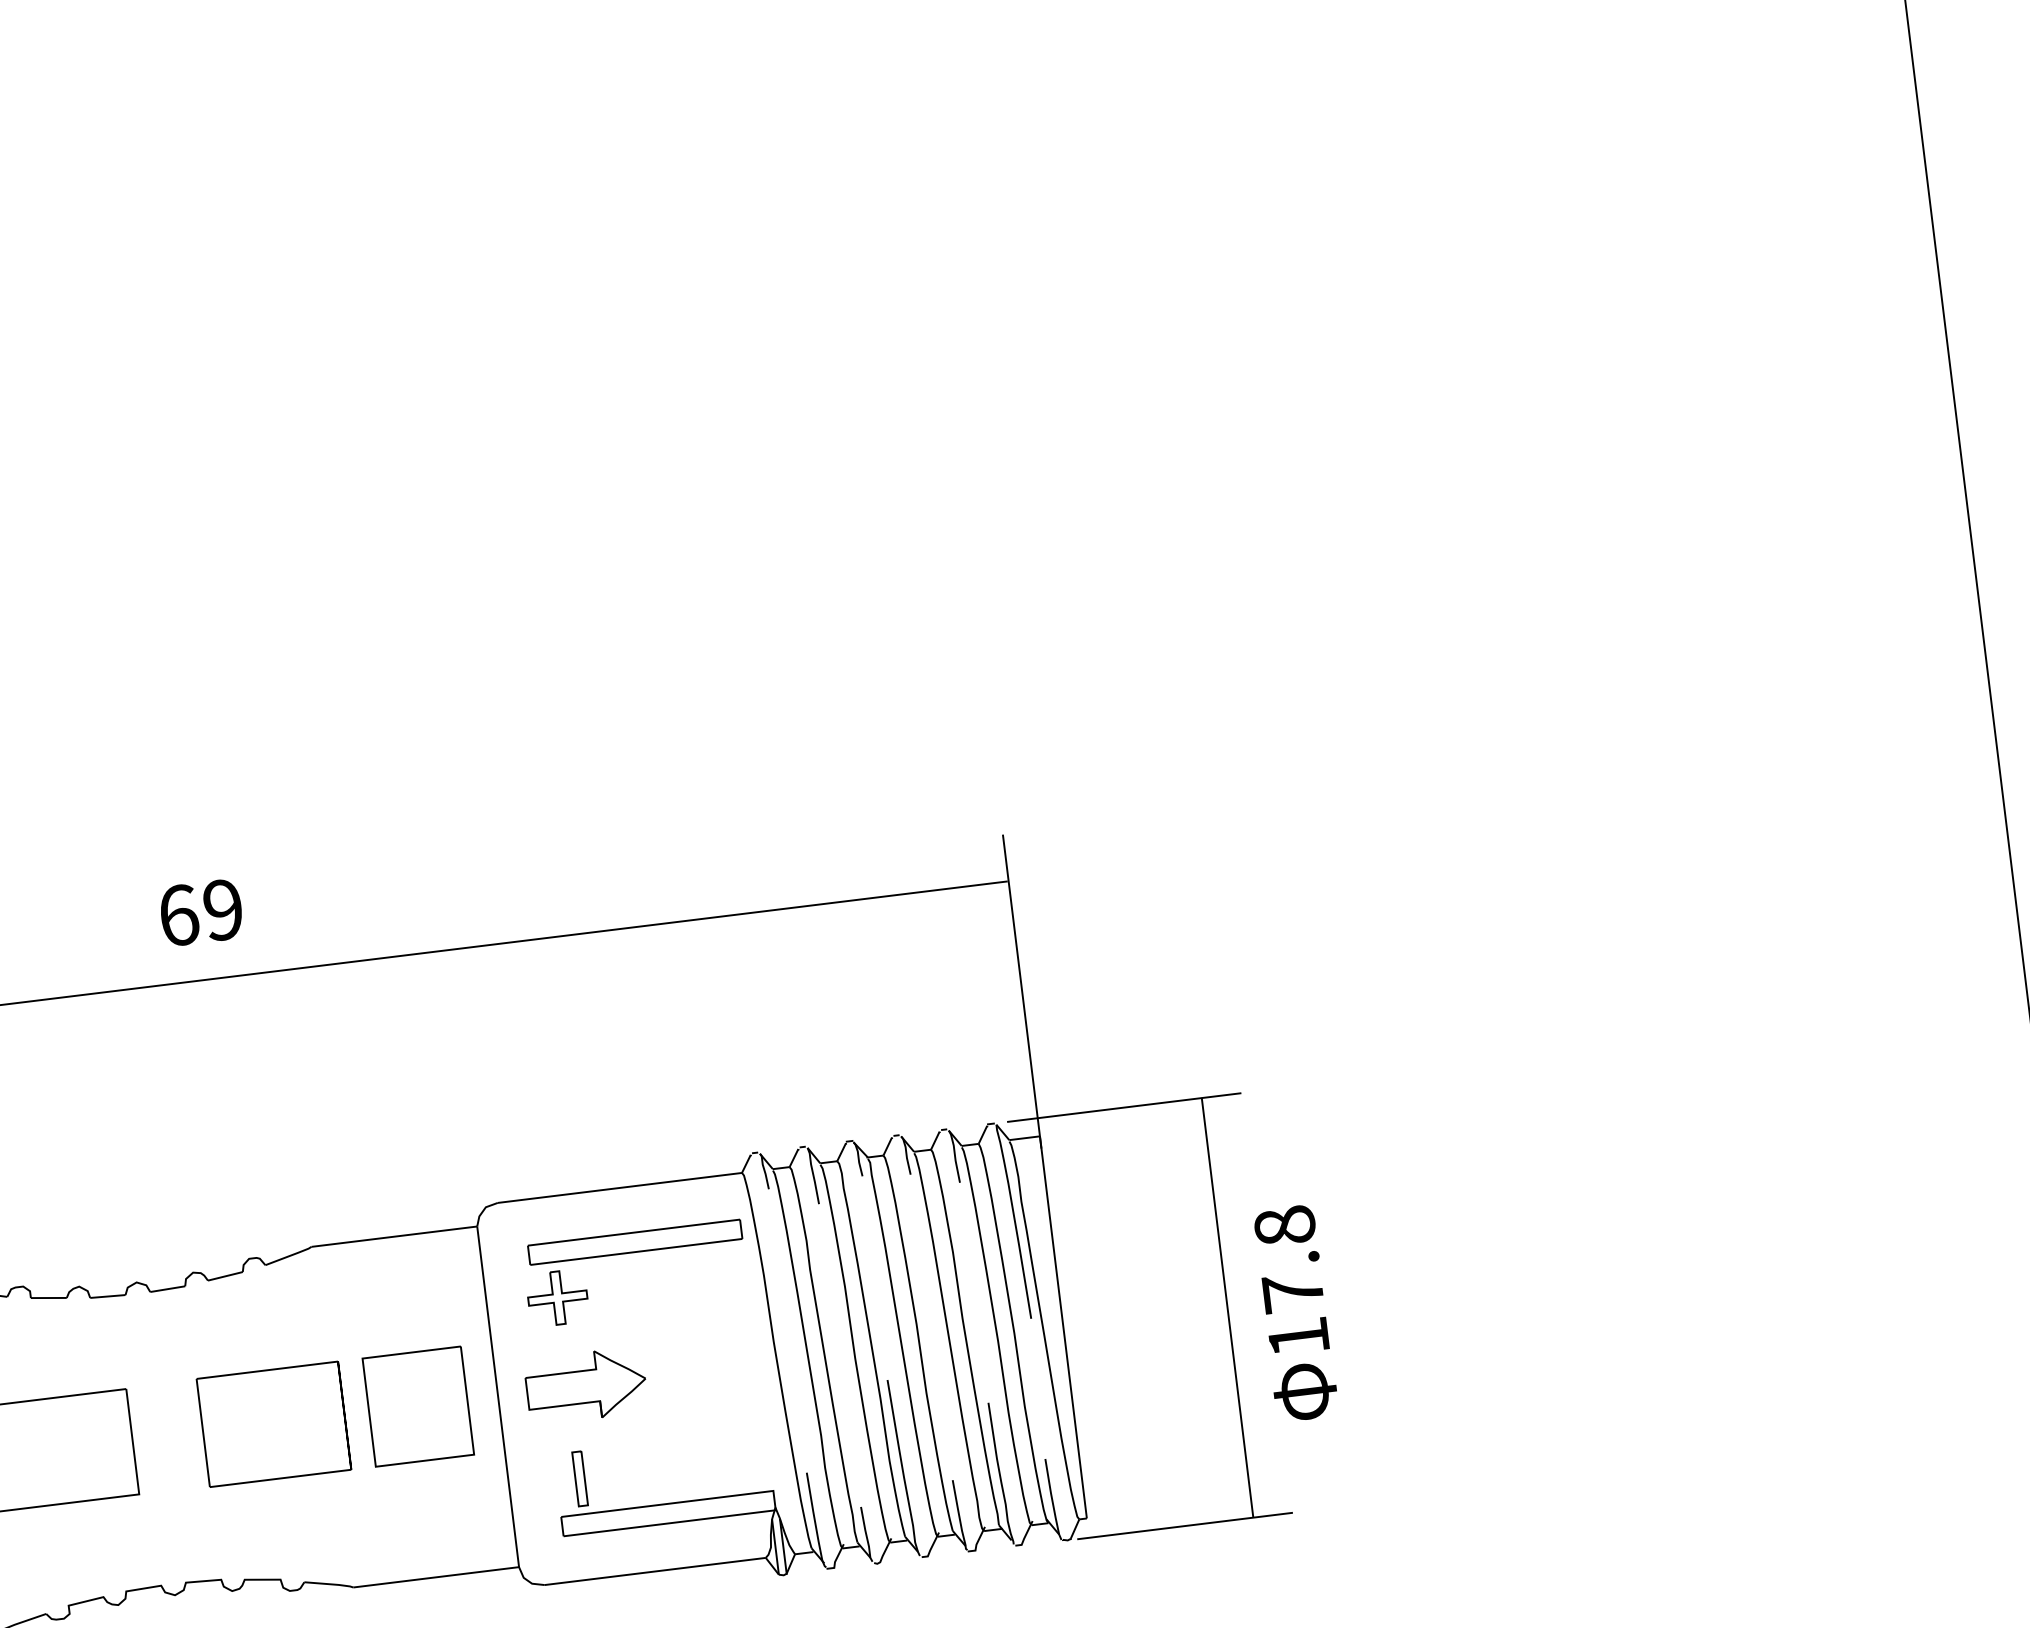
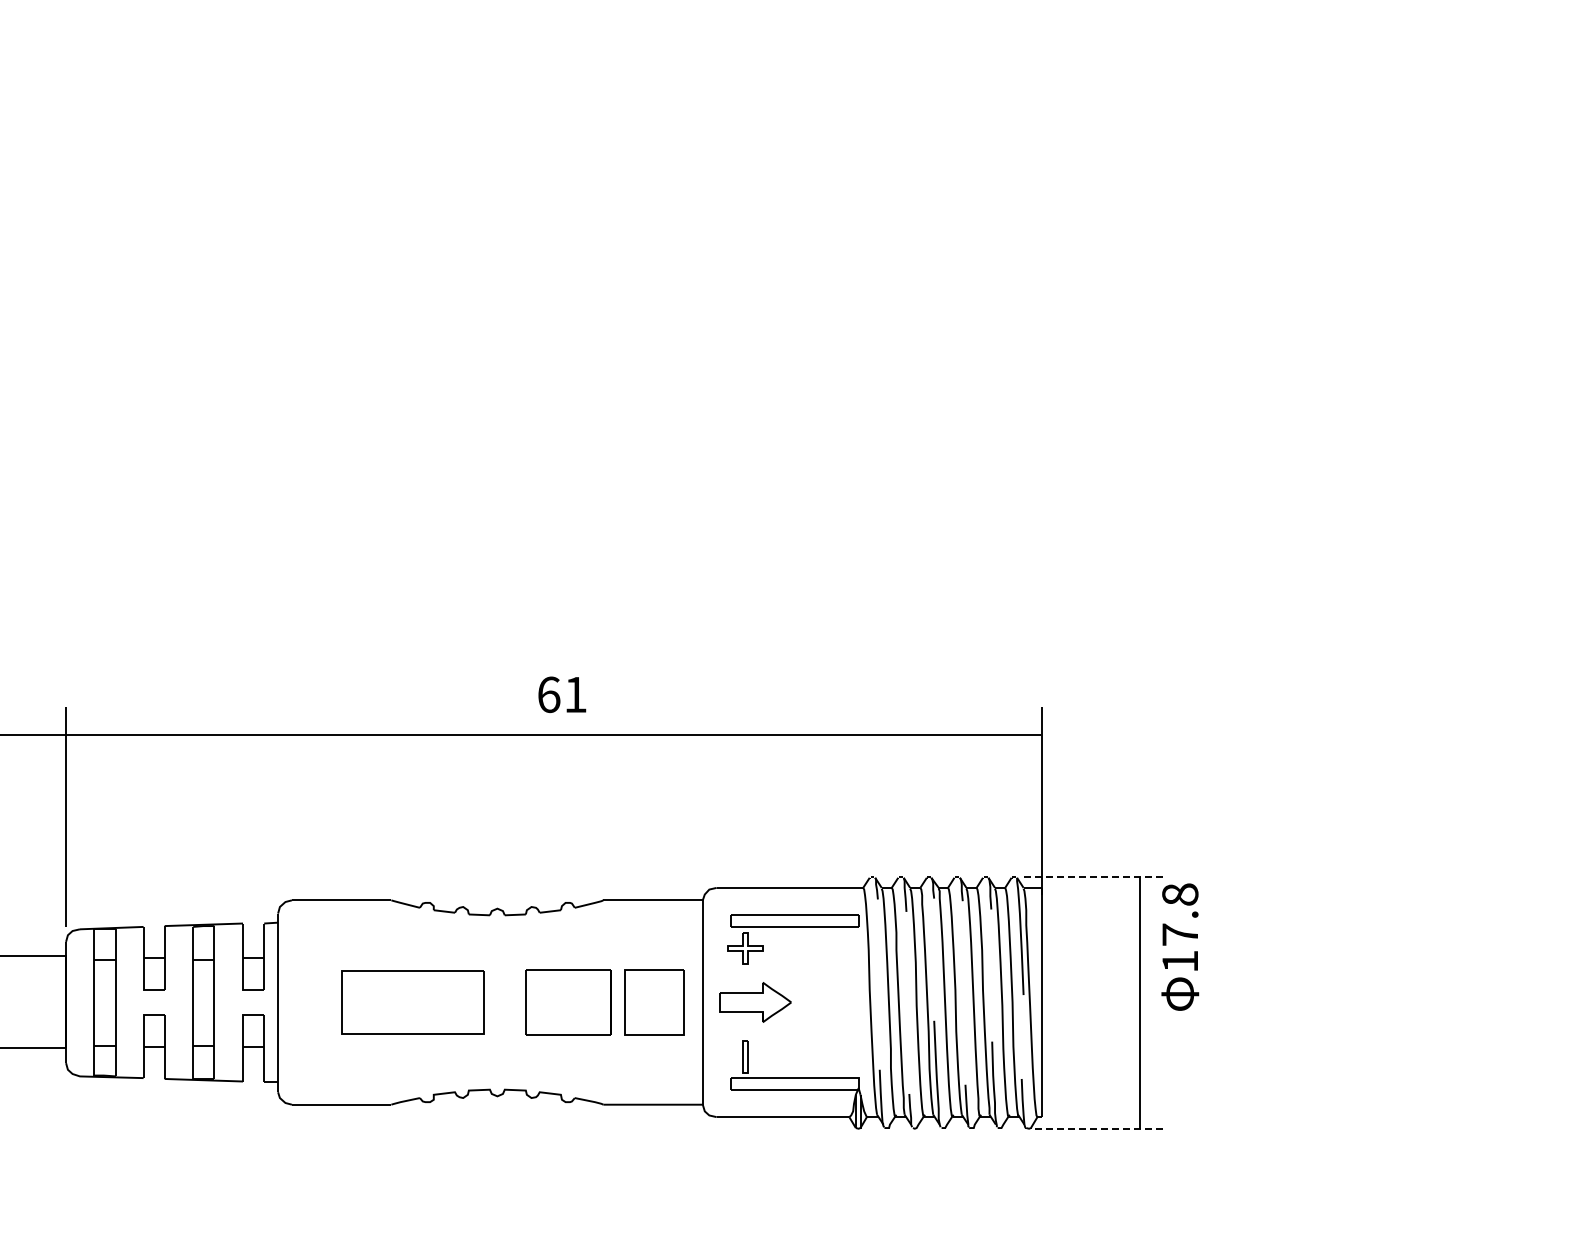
text: (222, 909) -> (575, 694), 69 -> 61
line: (1125, 1106) -> (1094, 876), solid -> dashed
text: (1295, 1312) -> (1180, 946), moved
line: (1185, 1525) -> (1099, 1128), solid -> dashed

